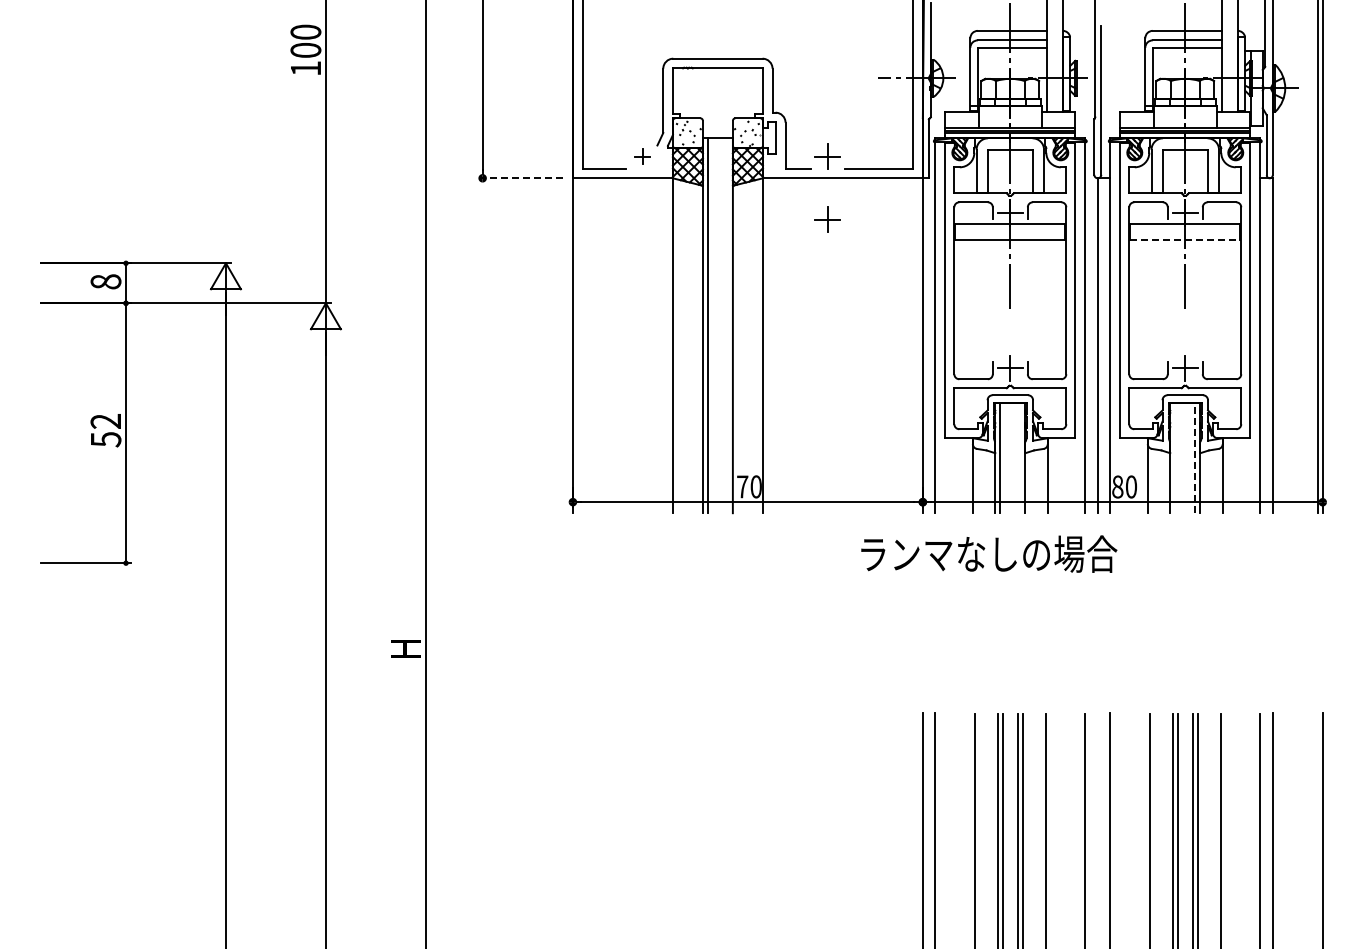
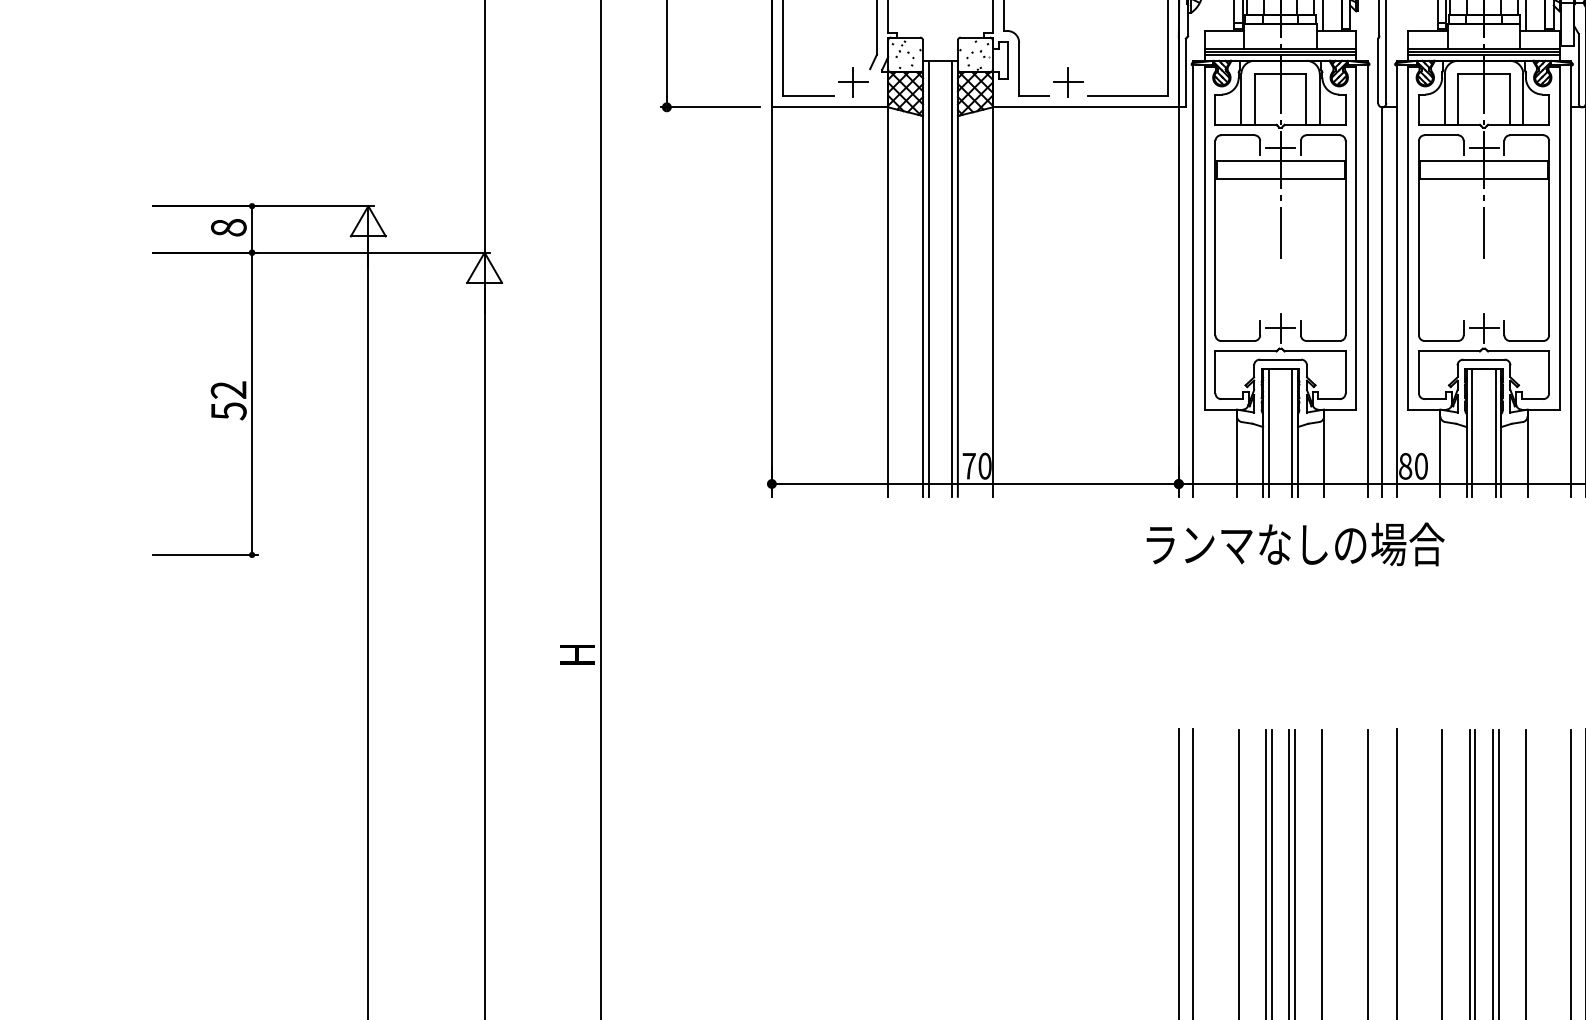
part: (642, 156) -> (852, 81), size x1.67
line: (520, 178) -> (710, 107), dashed -> solid
part: (827, 219) -> (1067, 155), removed
line: (1185, 240) -> (1484, 179), dashed -> solid
line: (727, 325) -> (951, 278), added
line: (1020, 458) -> (1292, 433), added
line: (1175, 458) -> (1472, 433), added
line: (1195, 458) -> (1495, 433), dashed -> solid
text: (989, 553) -> (1295, 543), moved

